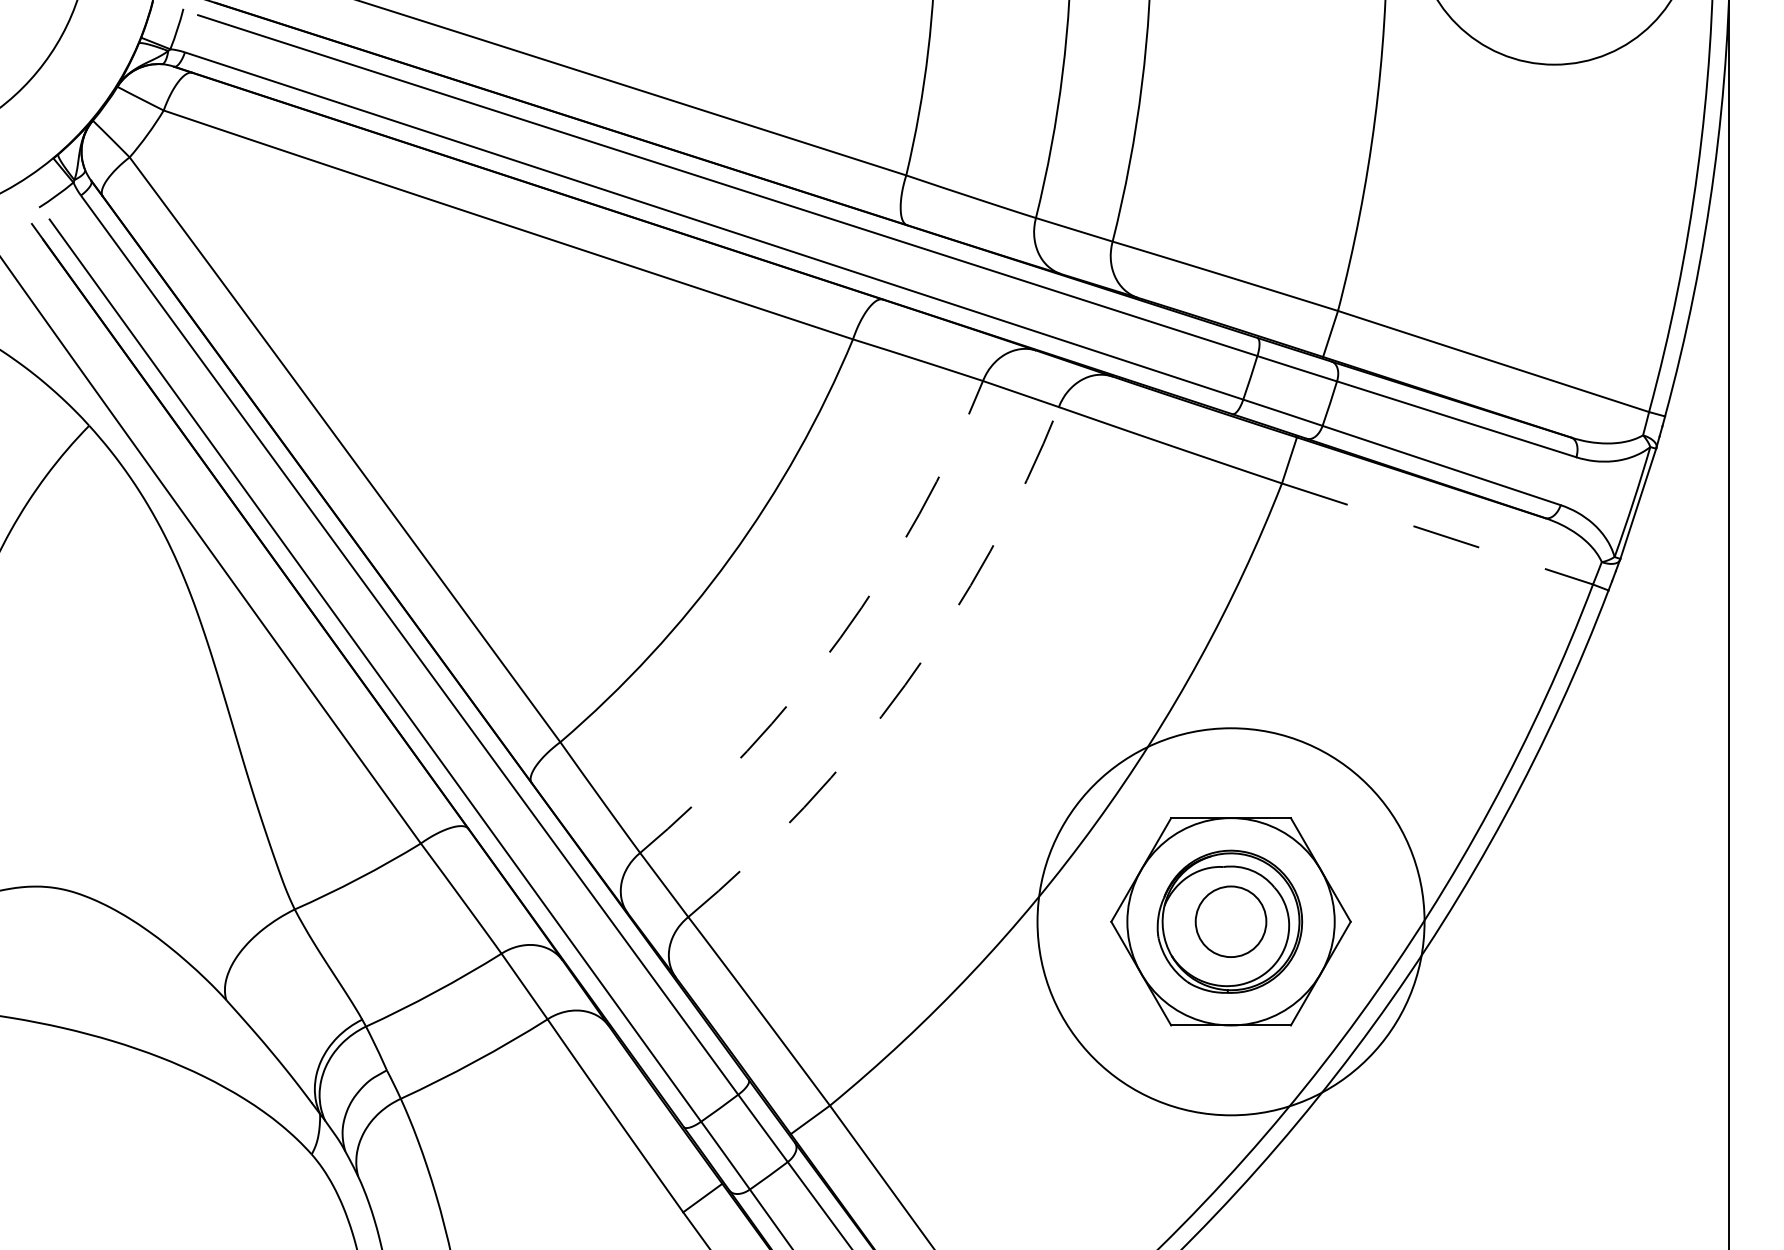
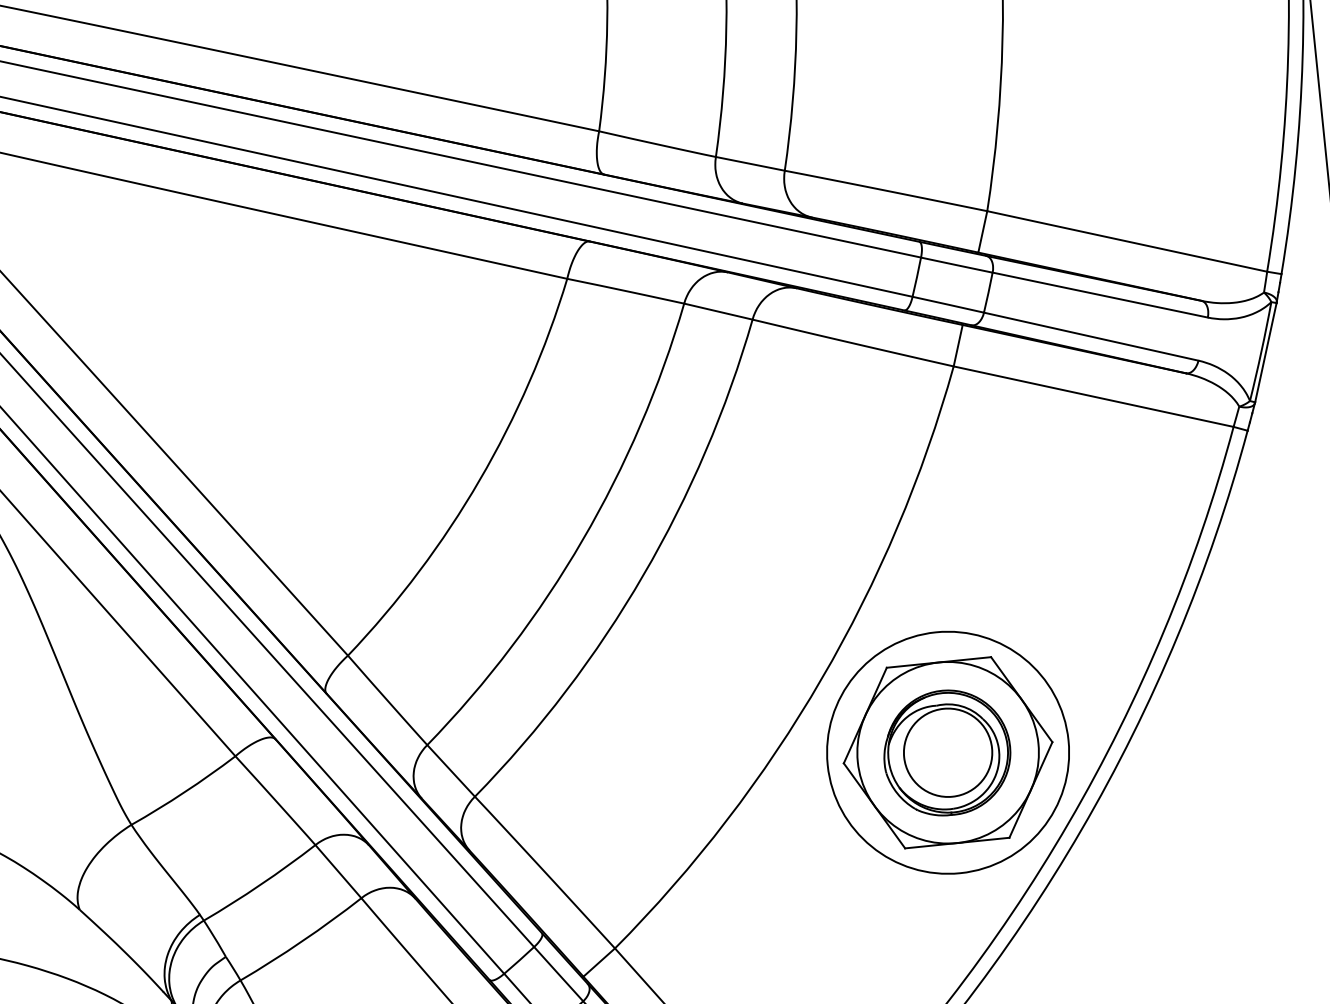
line: (1437, 533) -> (1093, 396), dashed -> solid
arc: (840, 637) -> (582, 539), dashed -> solid
arc: (905, 685) -> (643, 575), dashed -> solid
circle: (1230, 921) -> (947, 752), size x0.71
circle: (1230, 921) -> (947, 752), size x1.43

